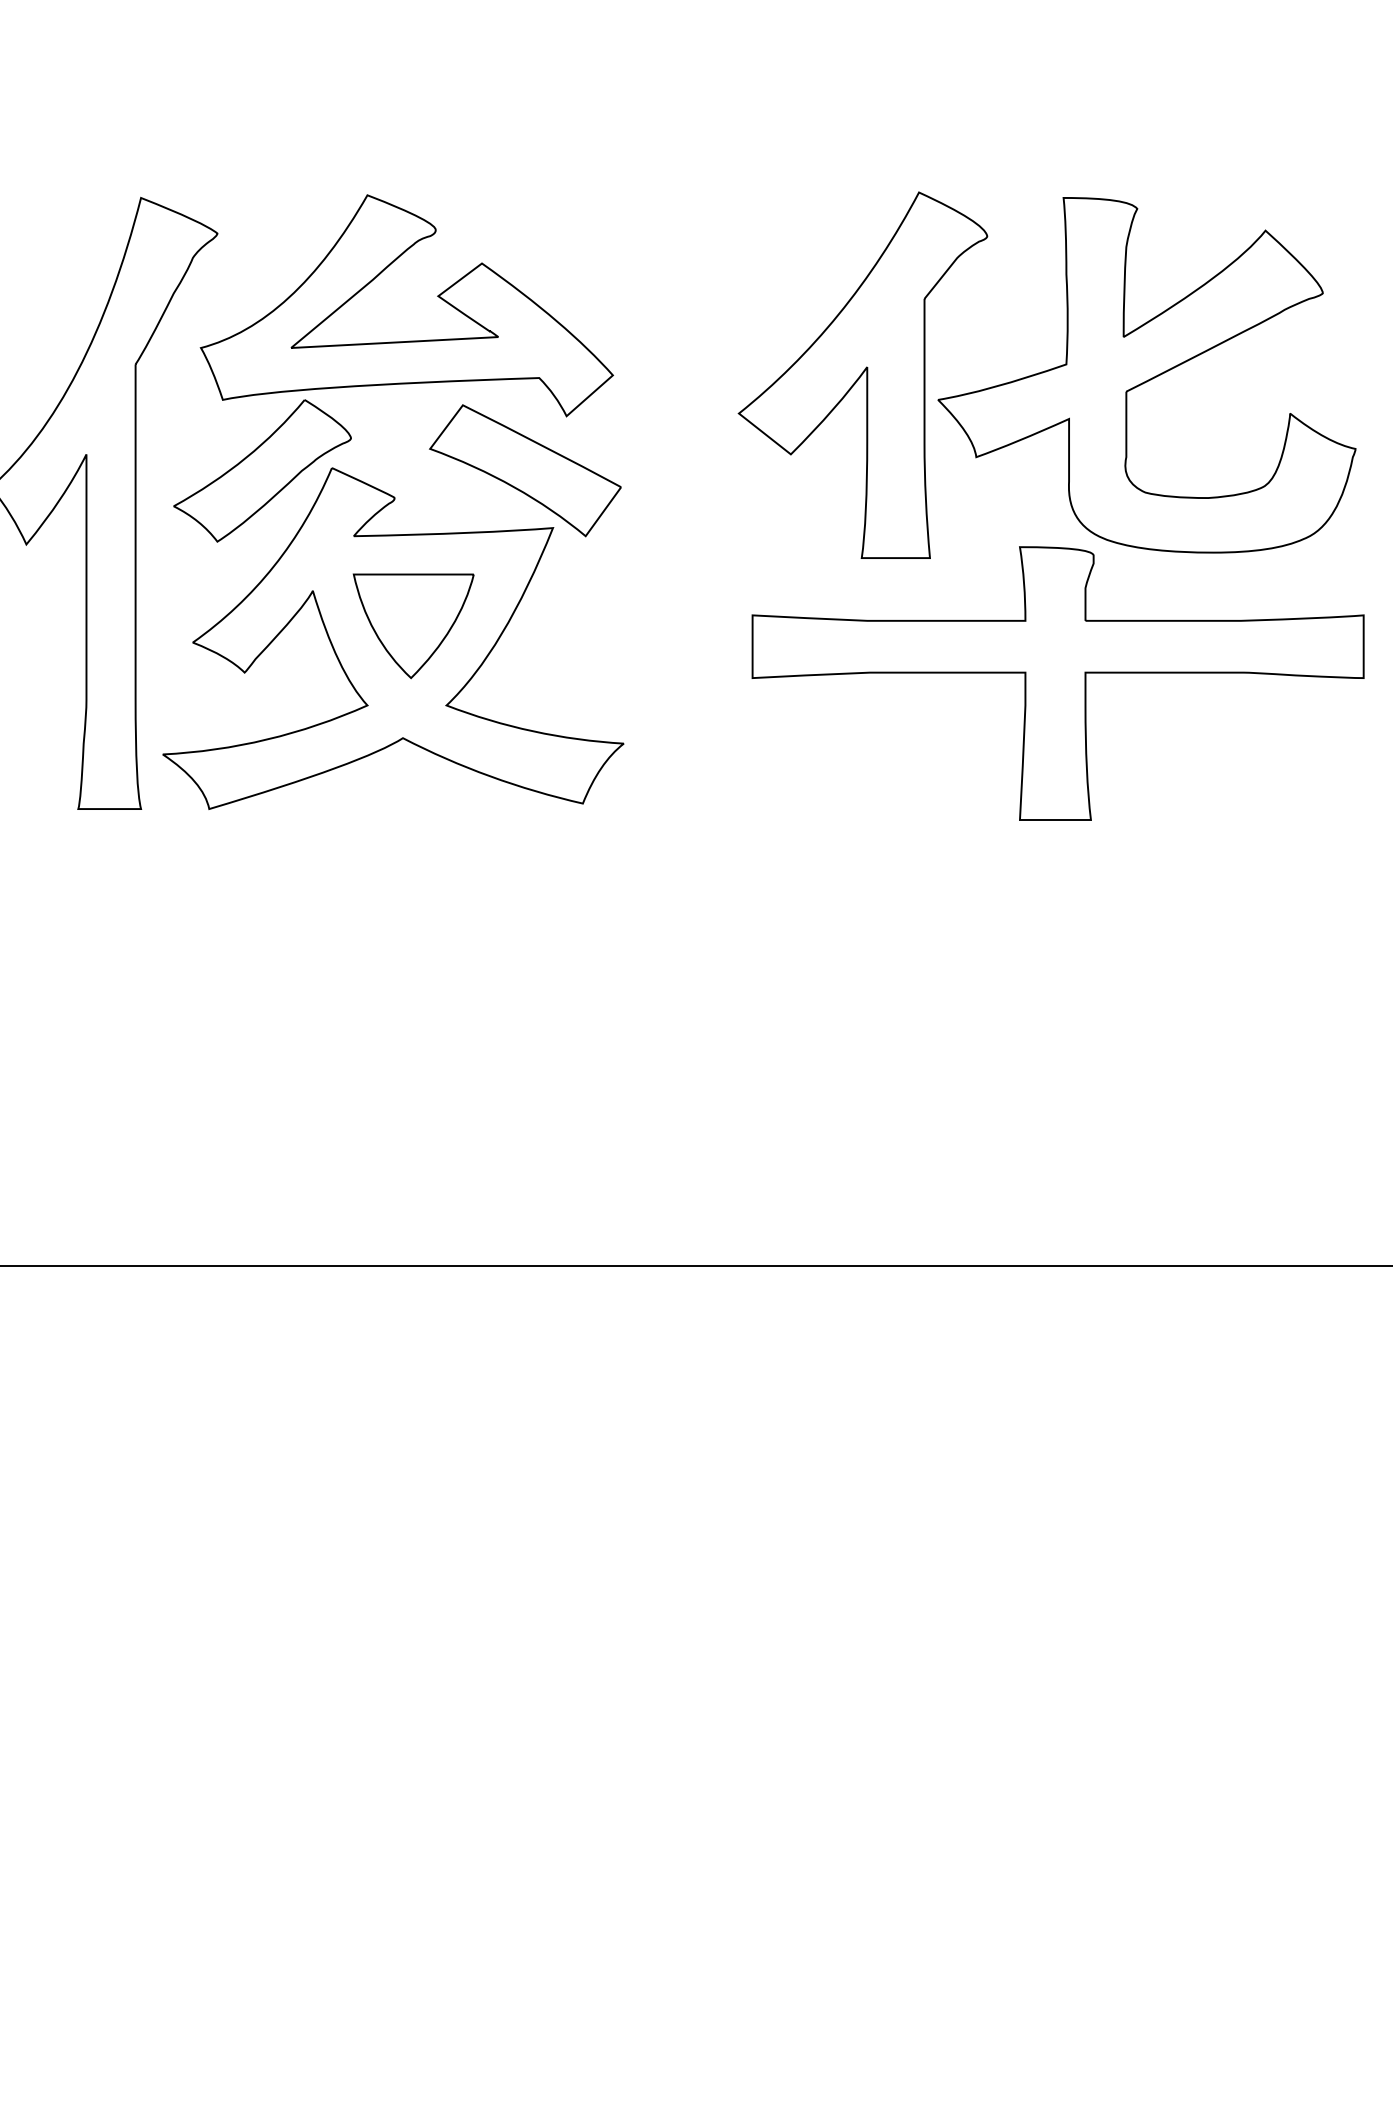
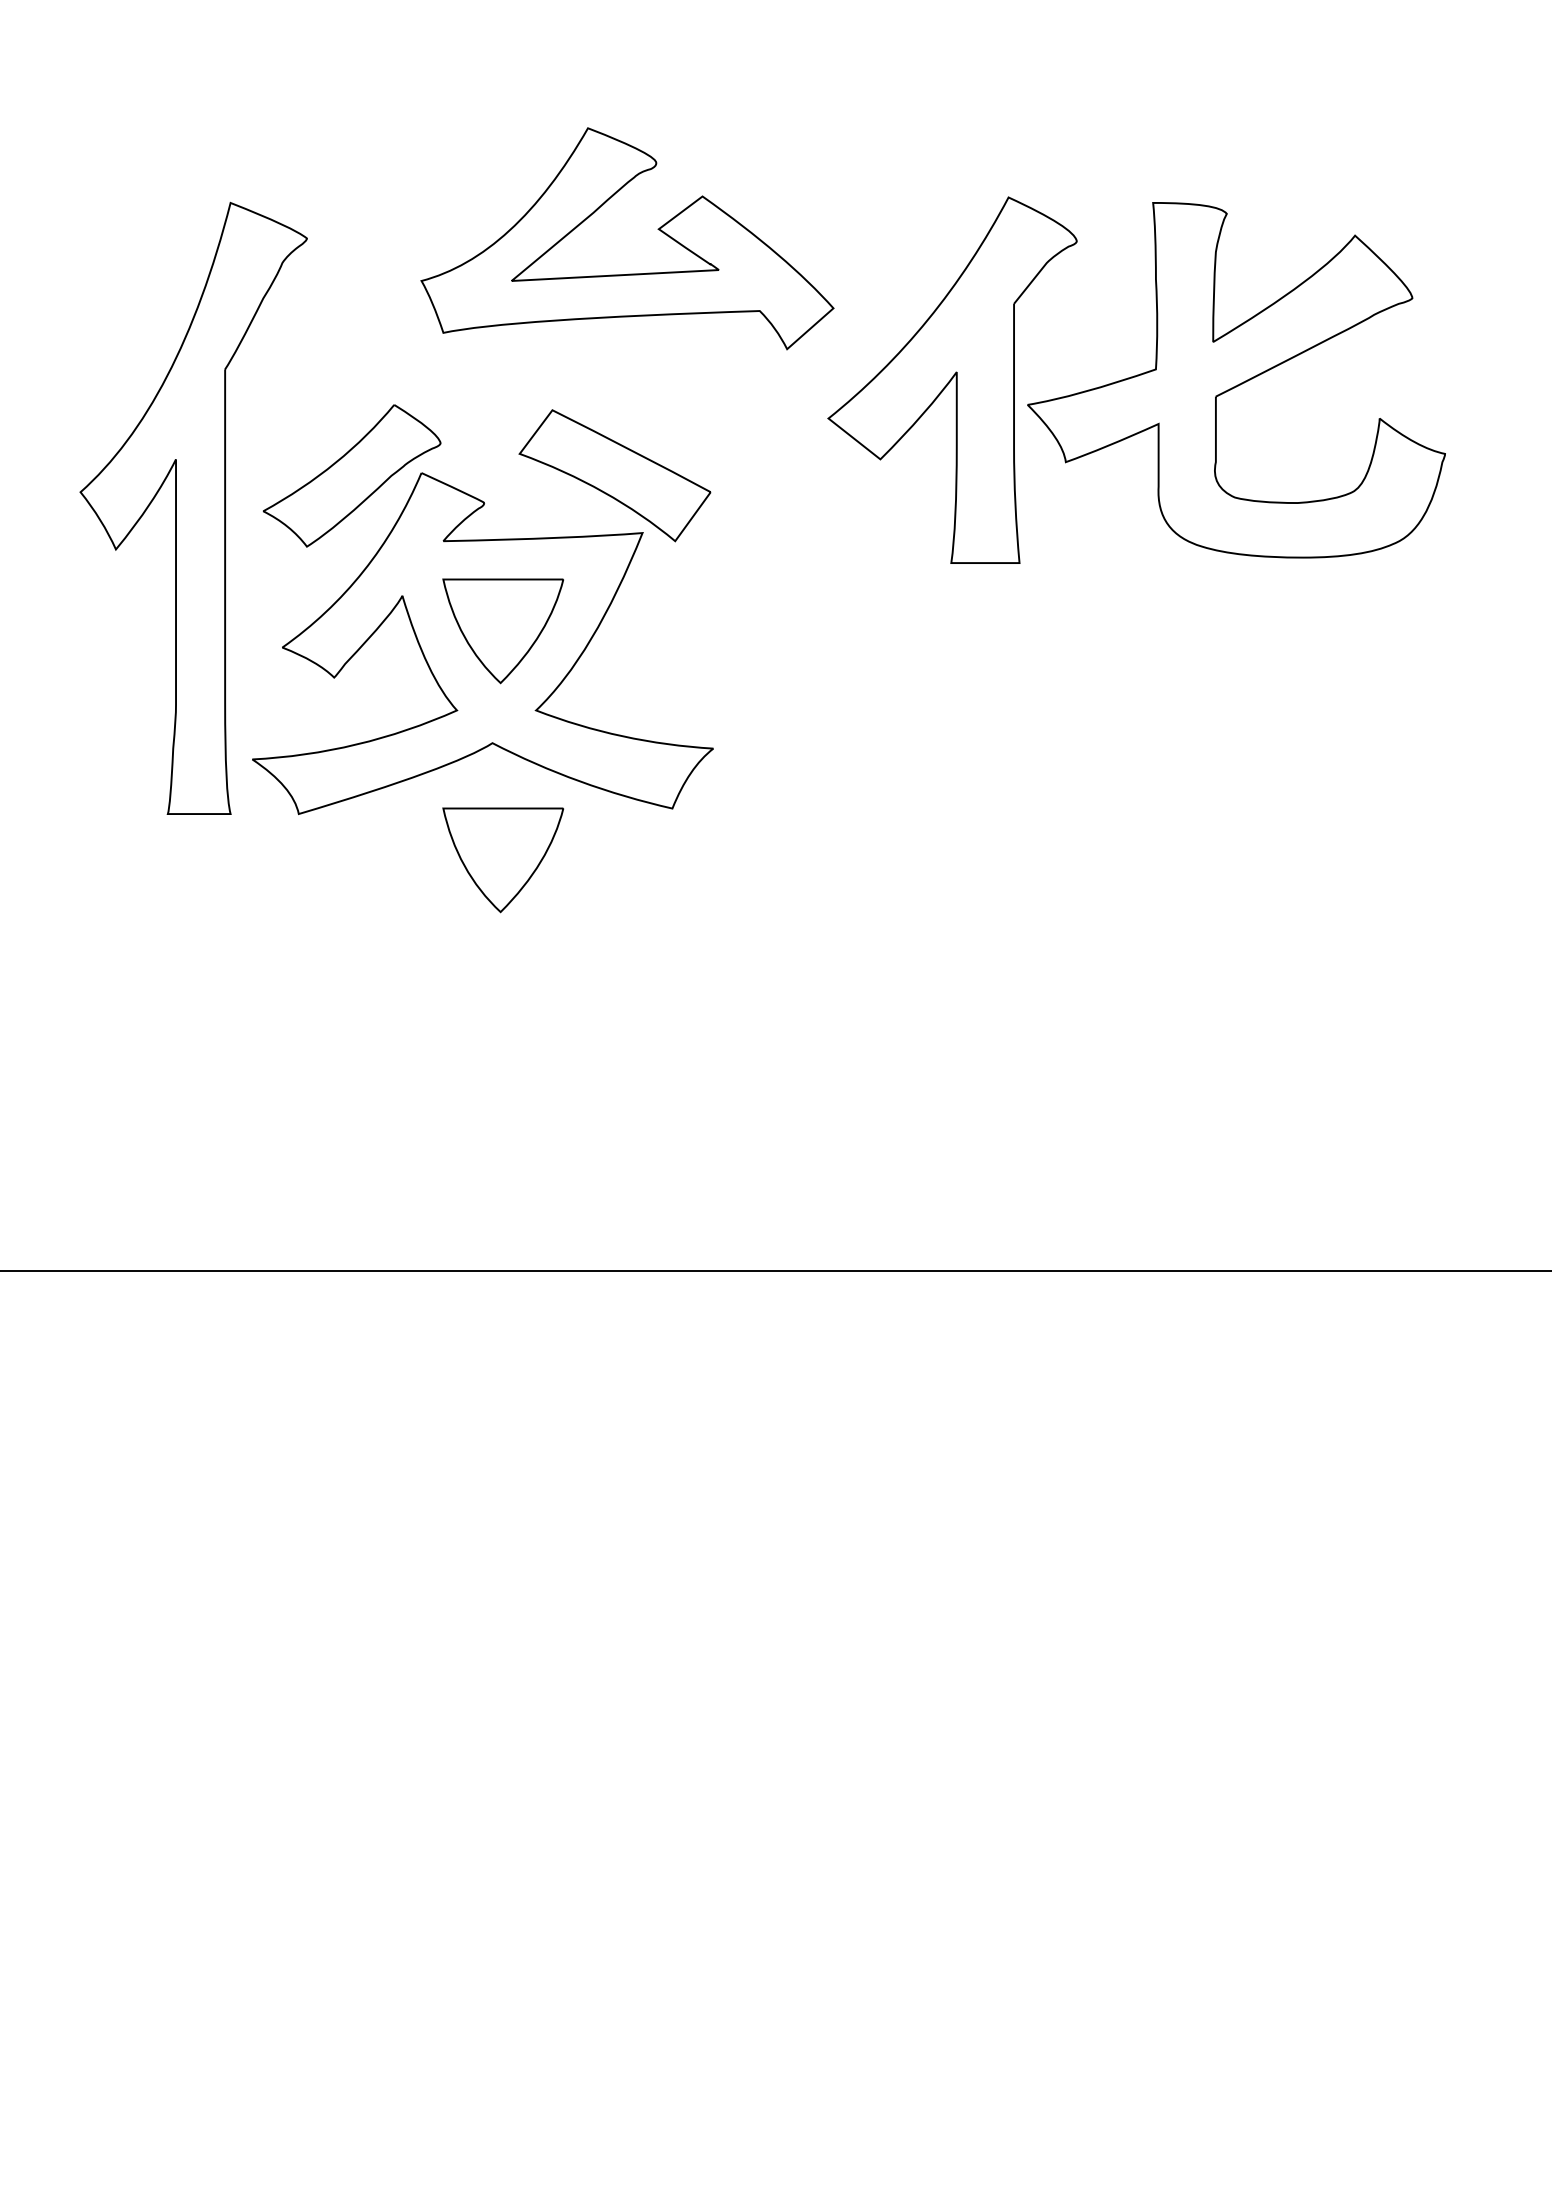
part: (436, 296) -> (657, 229), moved
part: (1057, 683) -> (1147, 688), removed
part: (413, 855) -> (503, 860), added

